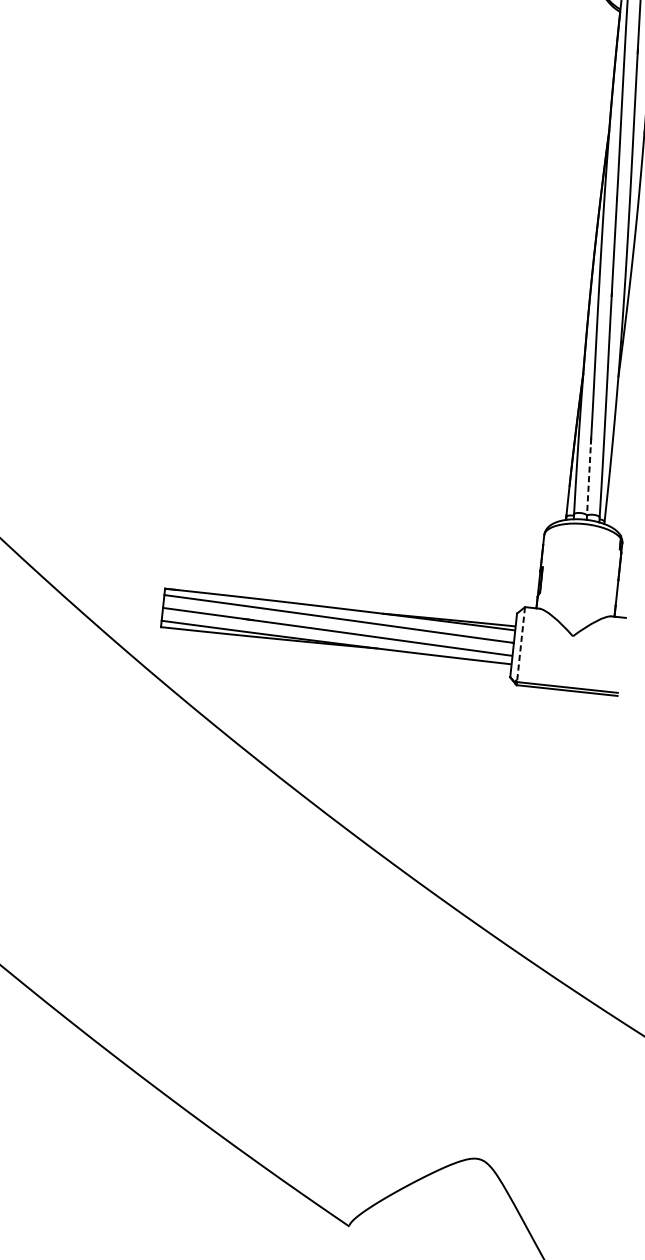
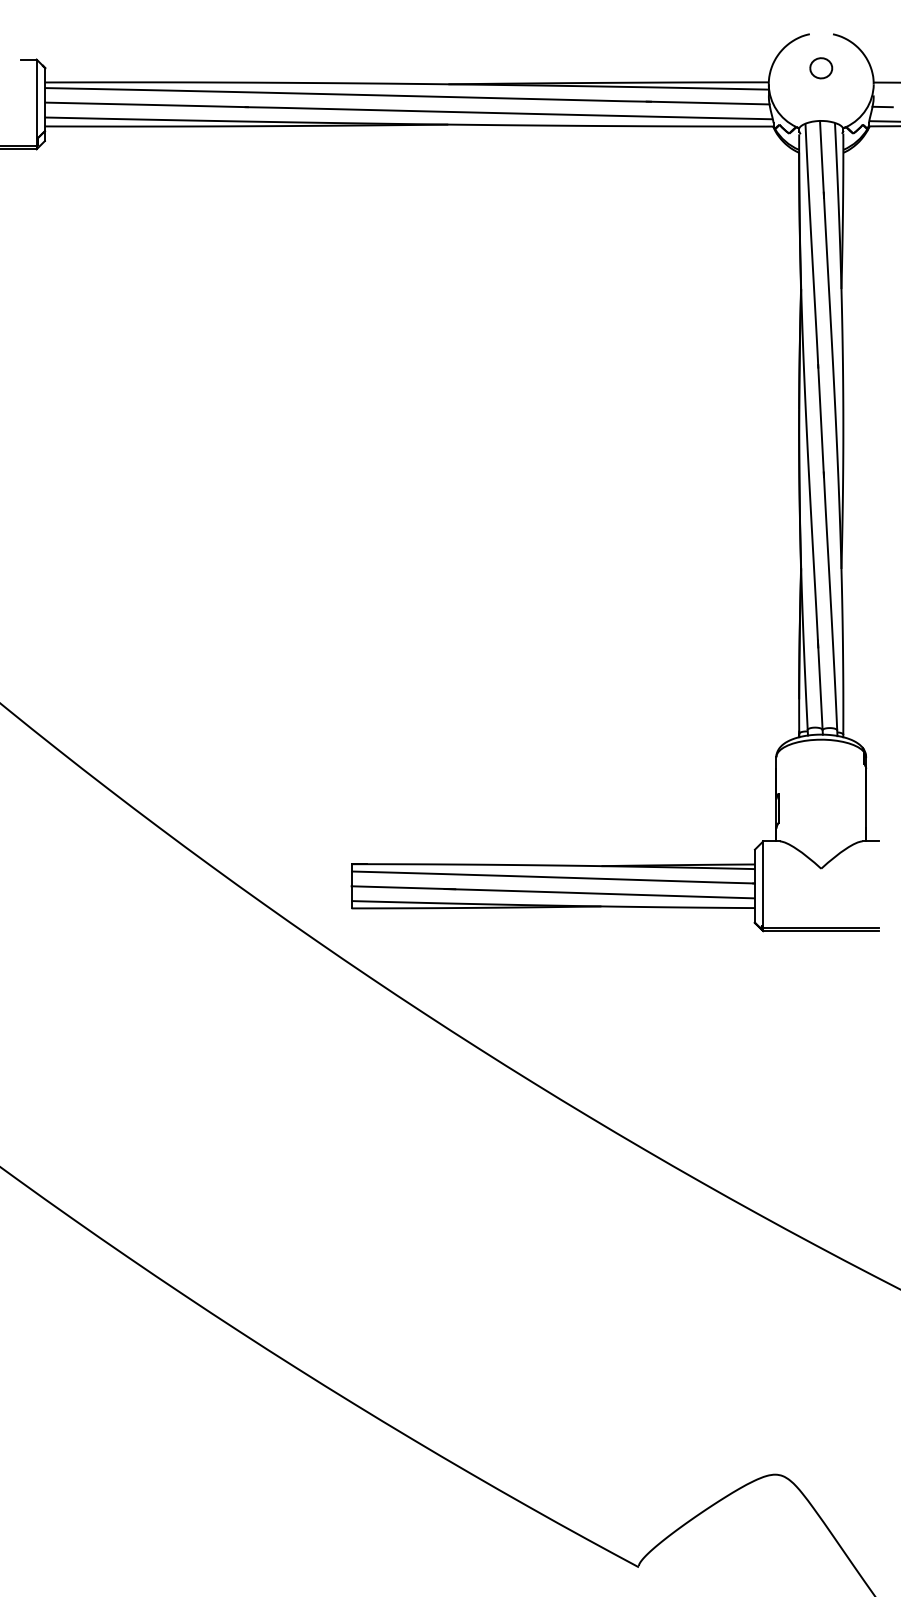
line: (589, 476) -> (820, 685), dashed -> solid
line: (521, 645) -> (763, 885), dashed -> solid

